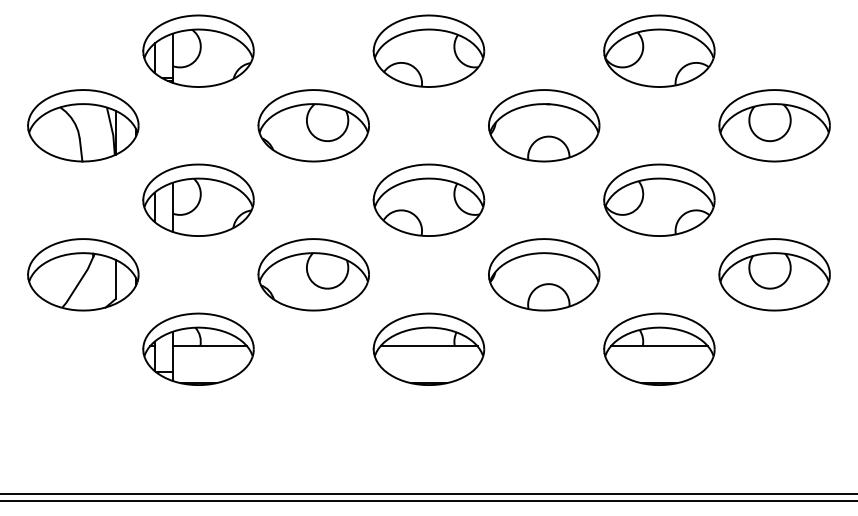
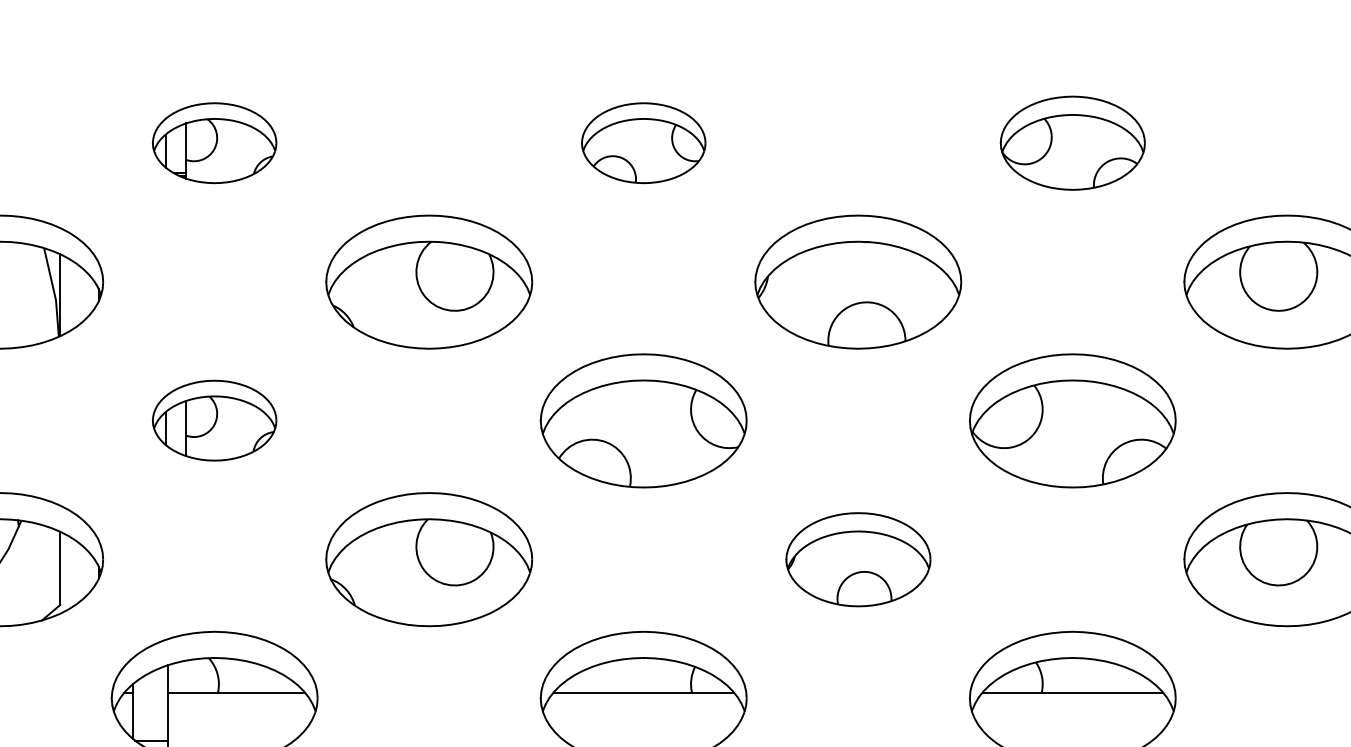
part: (198, 50) -> (214, 141), size x0.6
part: (428, 50) -> (642, 141), size x0.6
part: (659, 50) -> (1072, 141), size x0.7
part: (198, 199) -> (214, 419), size x0.6
part: (544, 274) -> (858, 559), size x0.7

